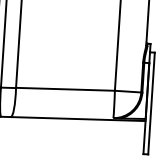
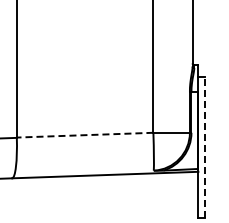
line: (65, 89) -> (84, 135), solid -> dashed
line: (151, 103) -> (205, 146), solid -> dashed

